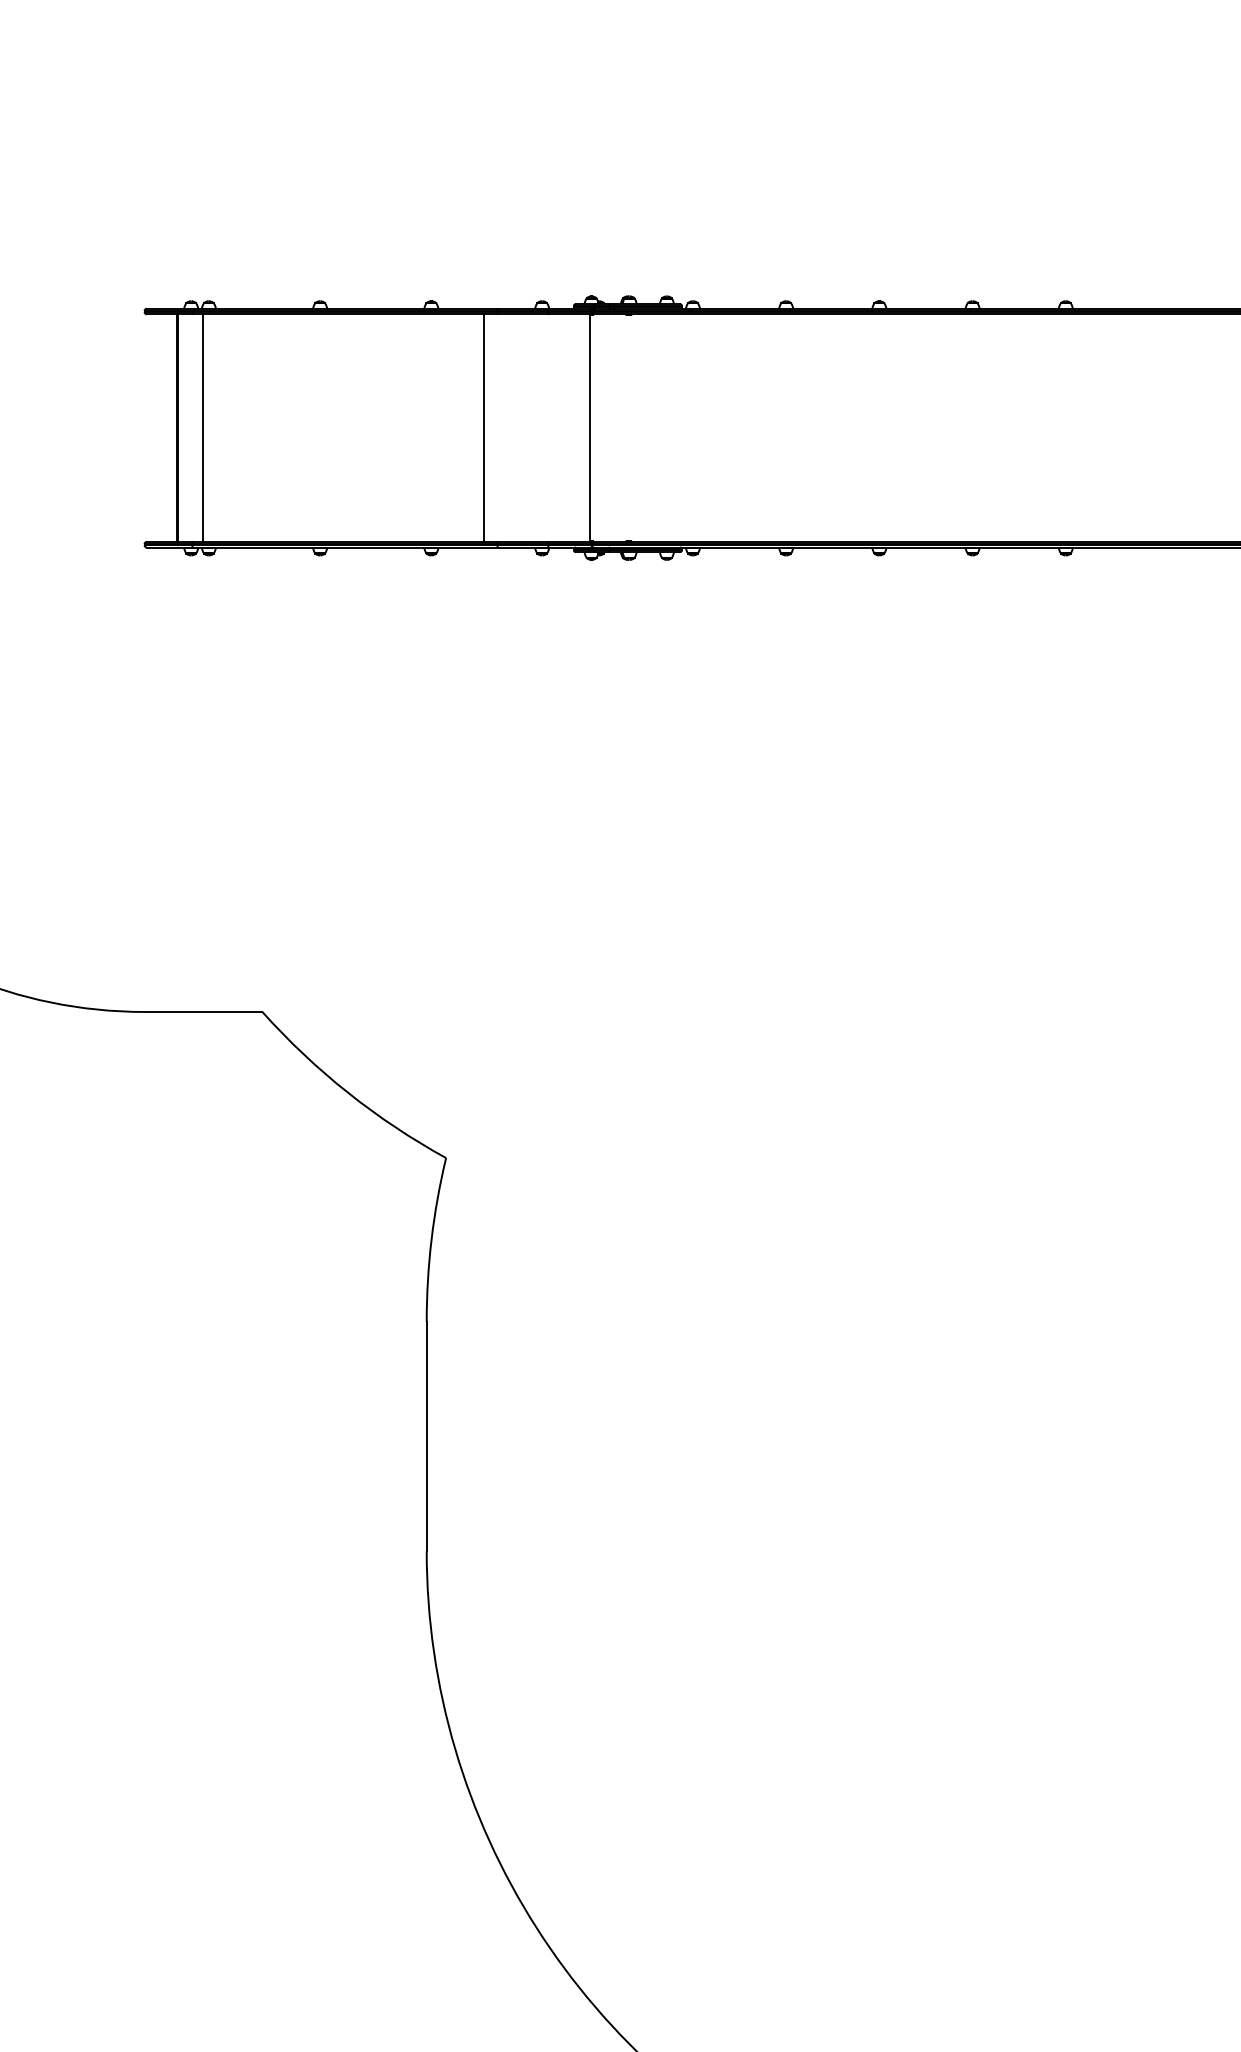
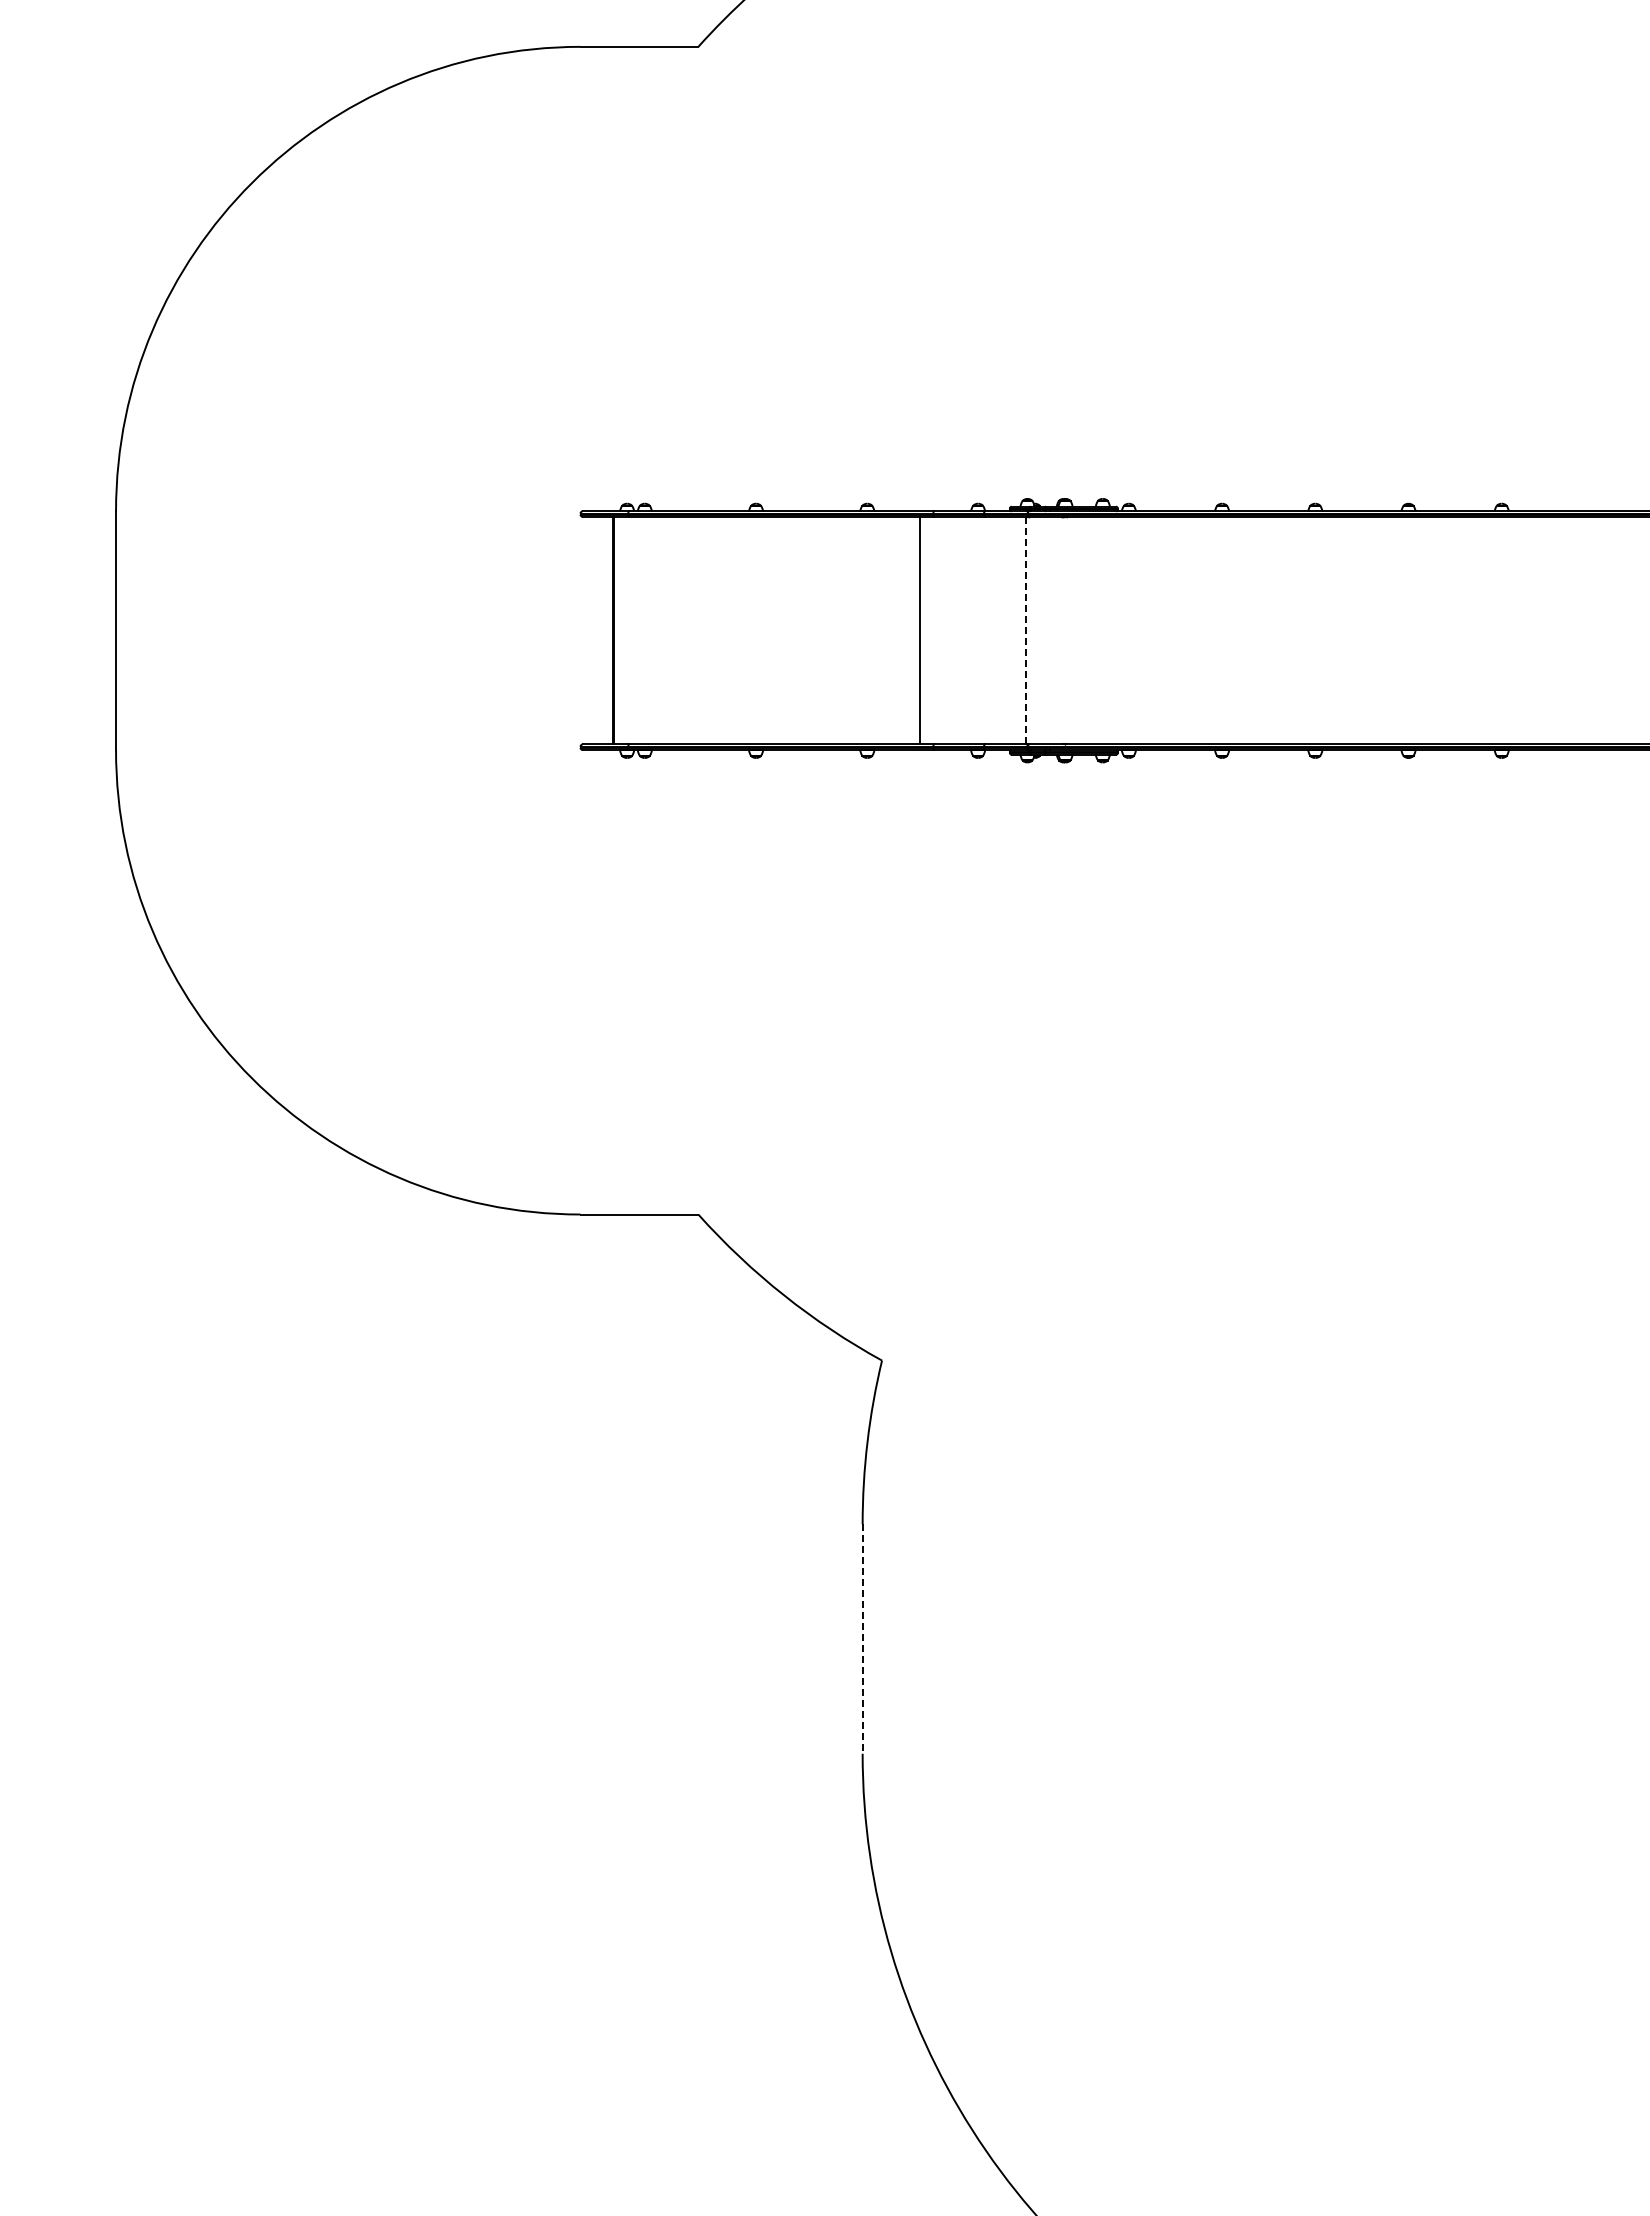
line: (202, 427) -> (638, 630), removed
line: (590, 428) -> (1026, 631), solid -> dashed
line: (426, 1436) -> (862, 1639), solid -> dashed

